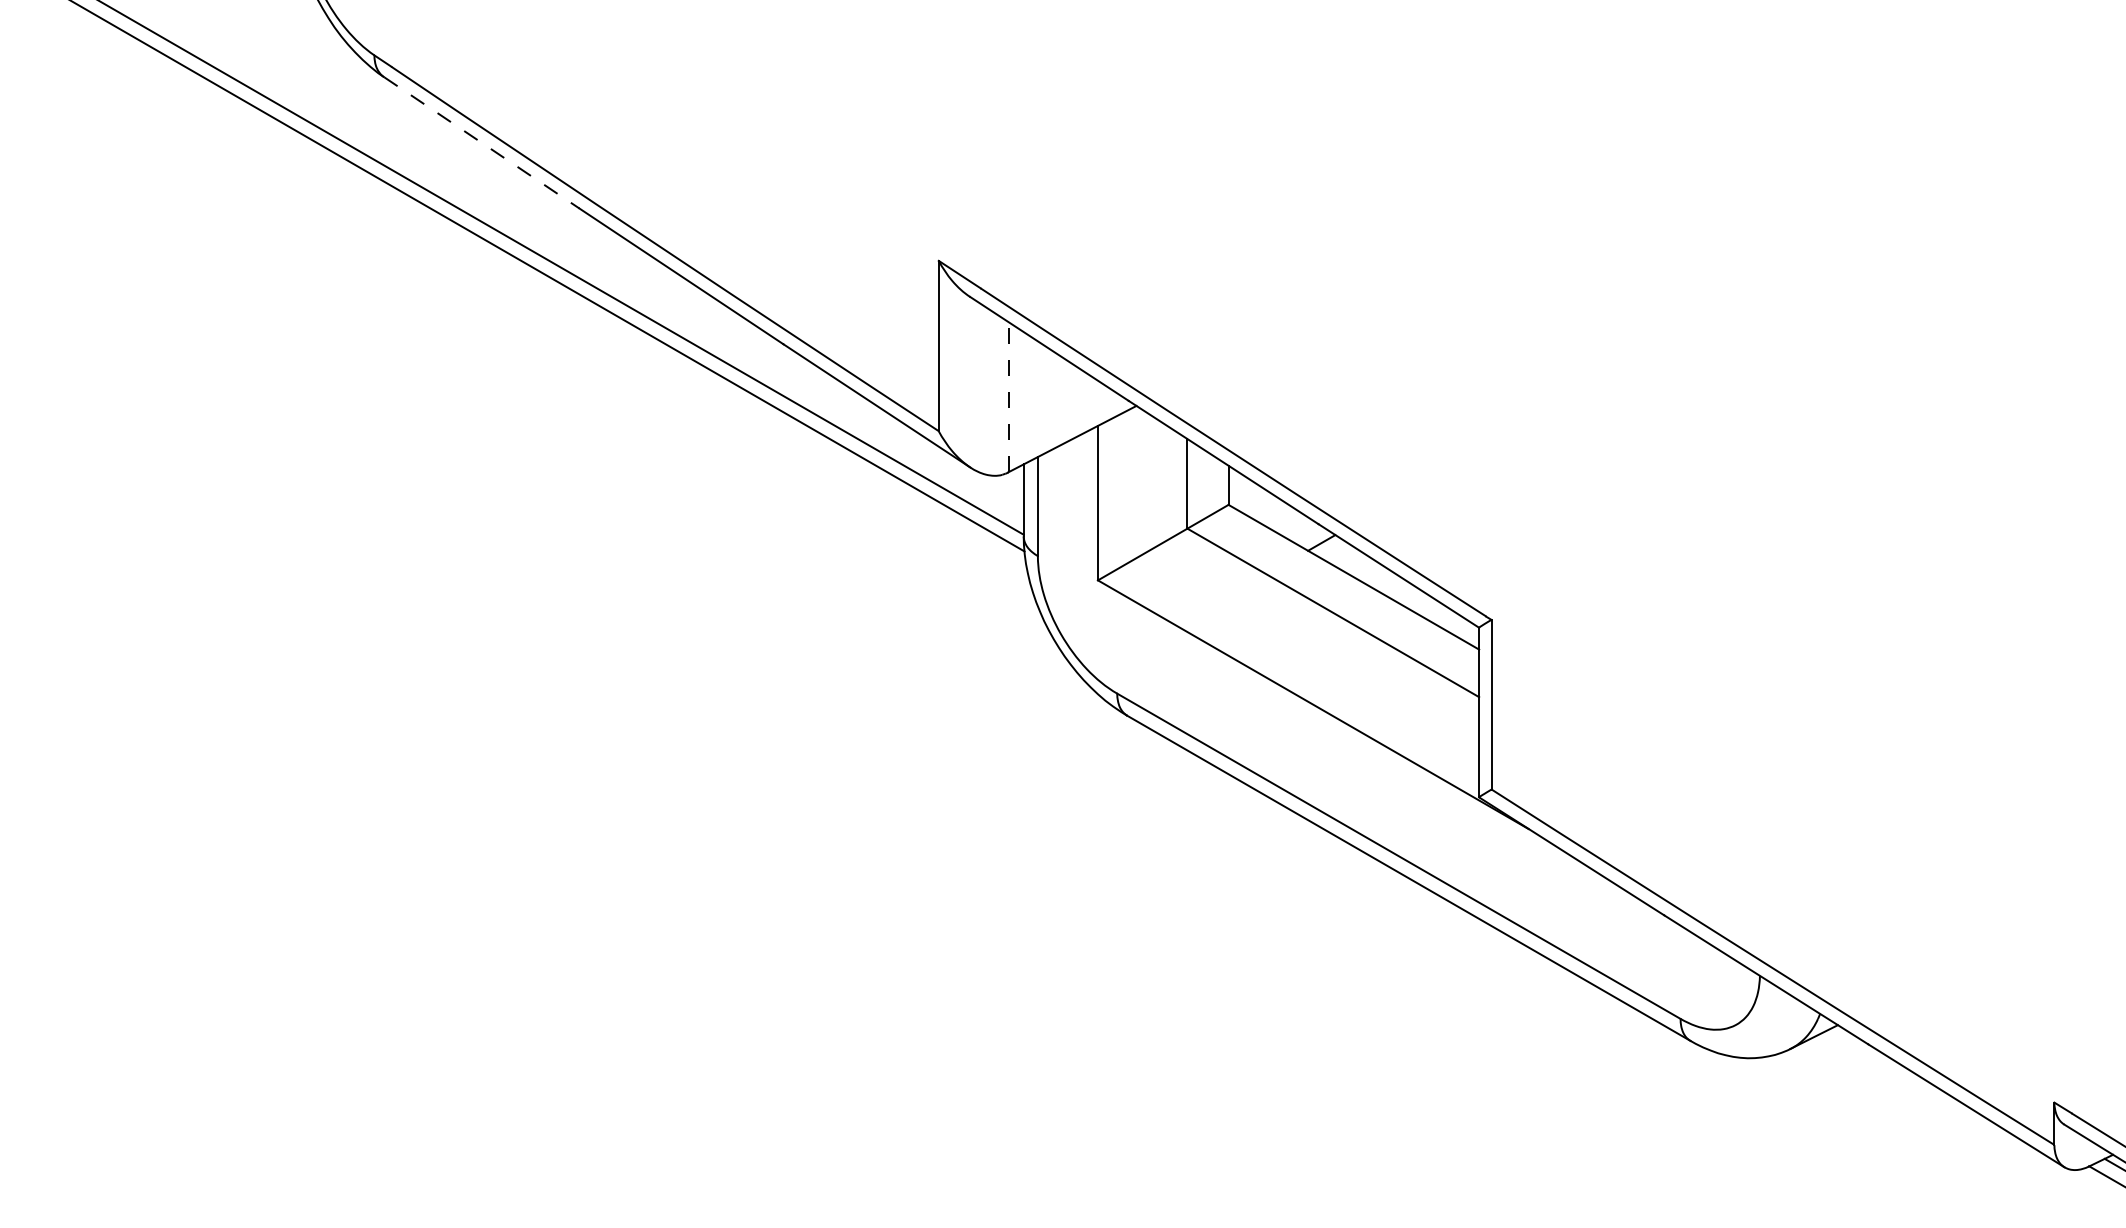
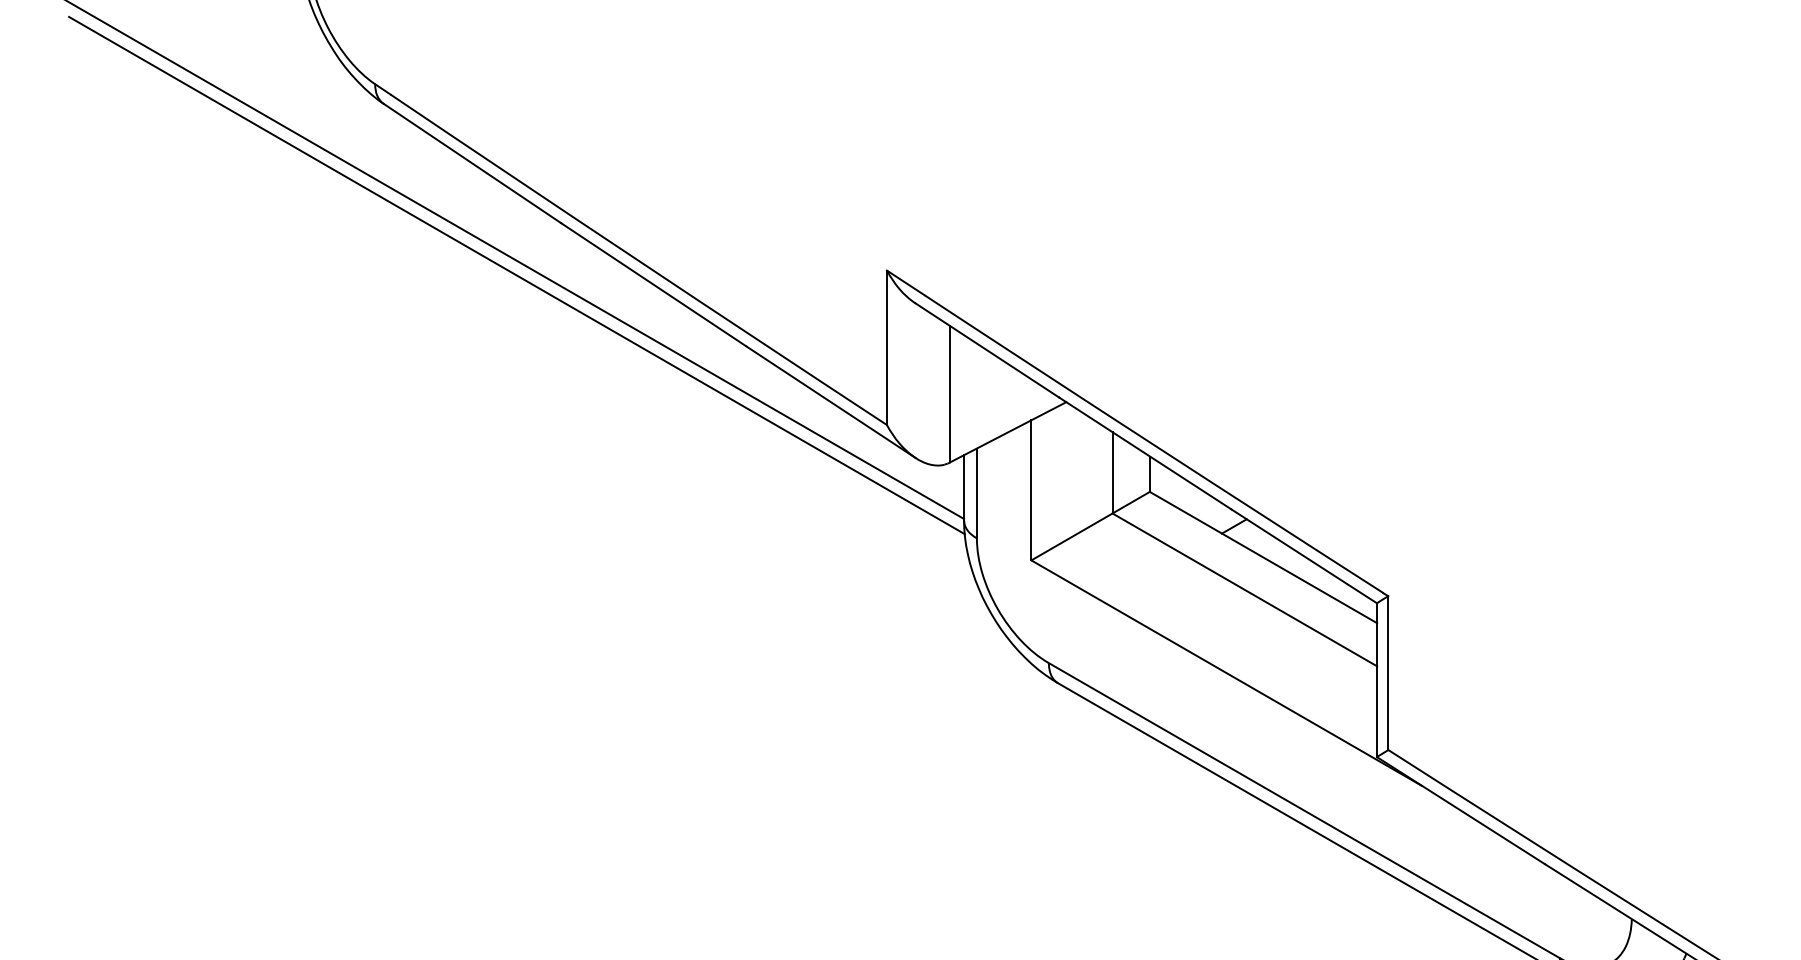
line: (481, 142) -> (472, 163), dashed -> solid
line: (1008, 396) -> (950, 393), dashed -> solid

